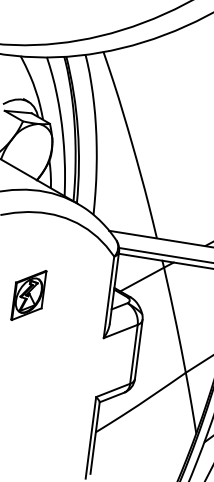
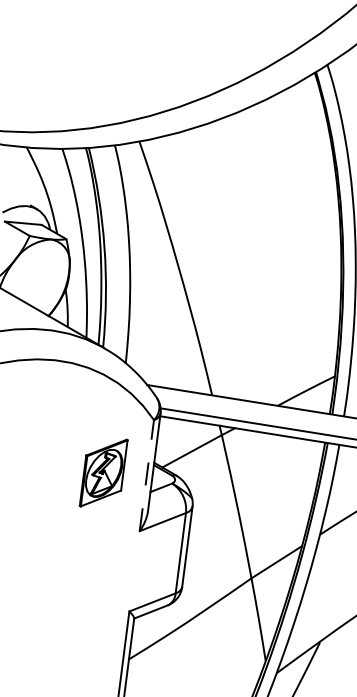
part: (28, 295) -> (103, 472), moved
line: (108, 297) -> (146, 475), solid -> dashed

